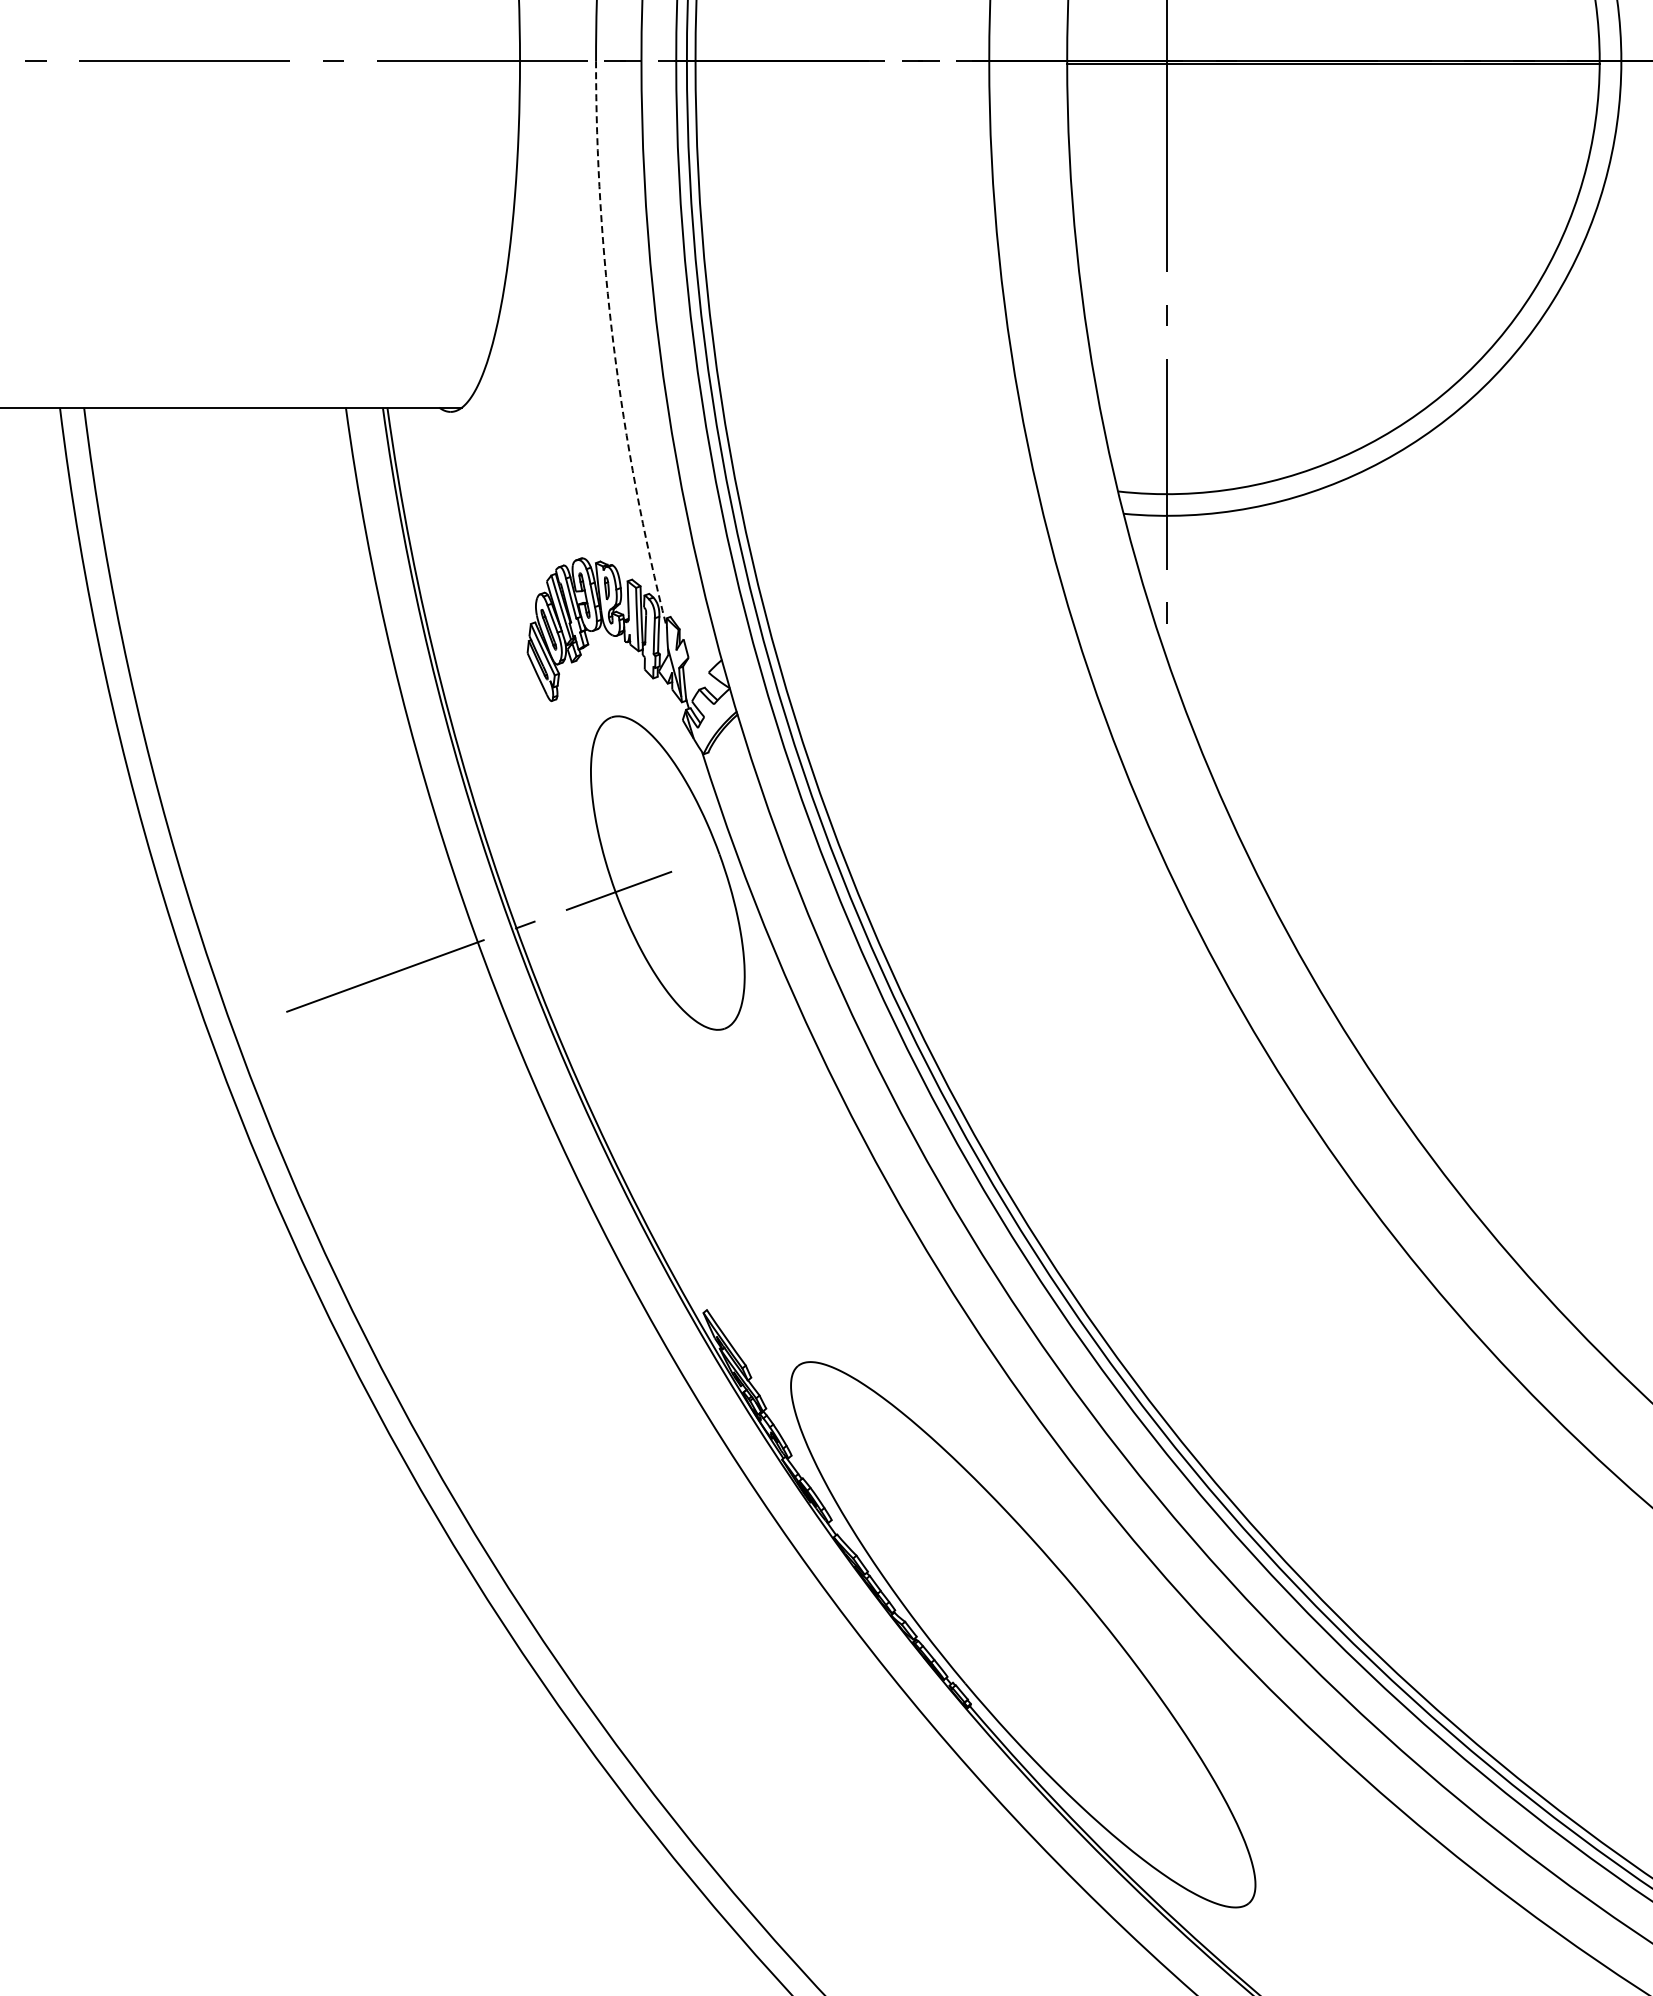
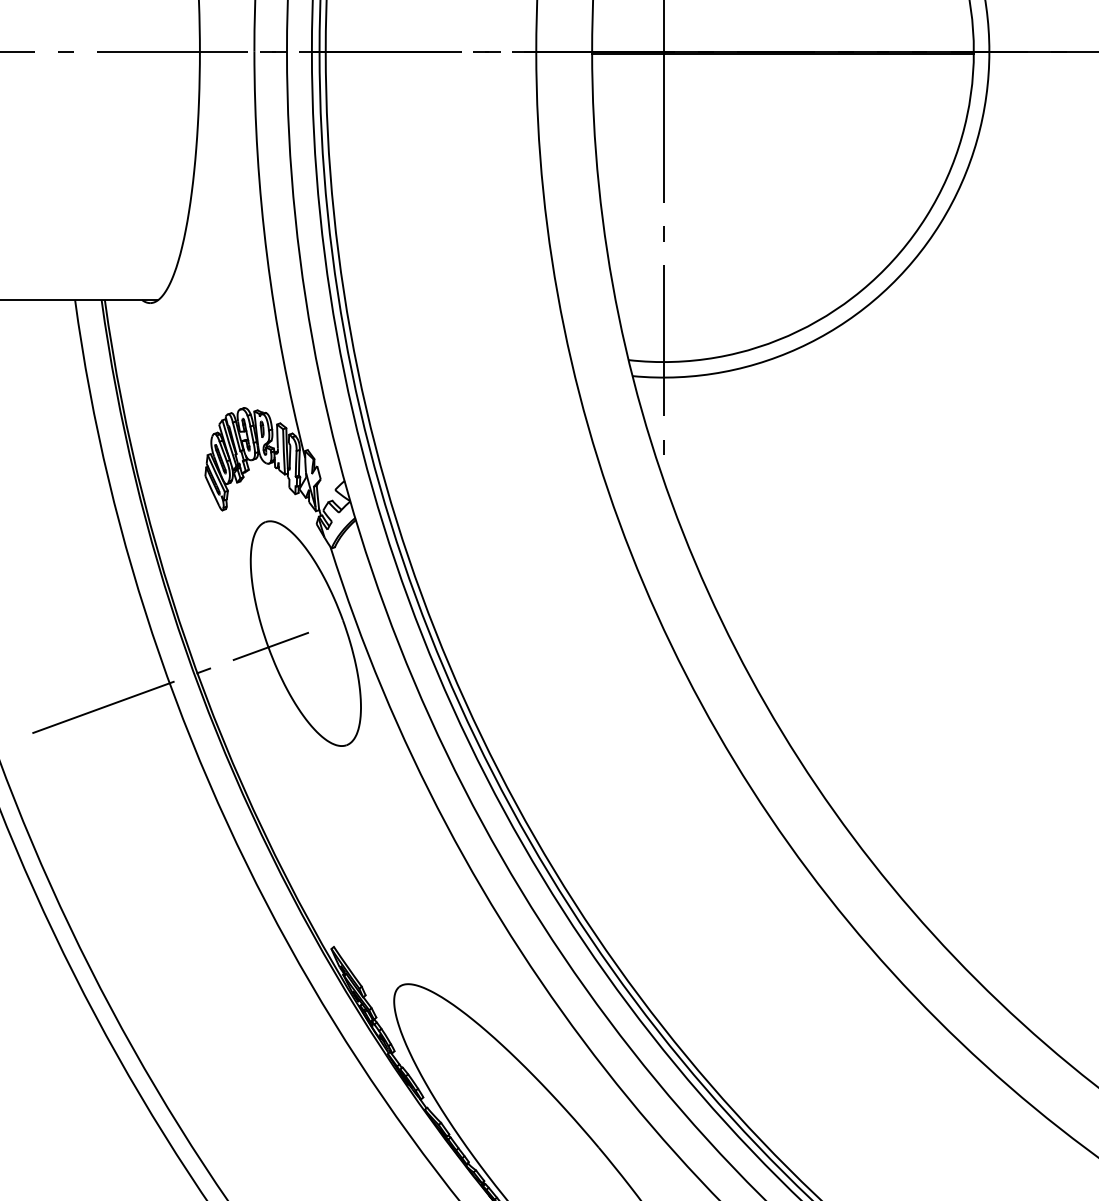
arc: (613, 346) -> (266, 256), dashed -> solid

